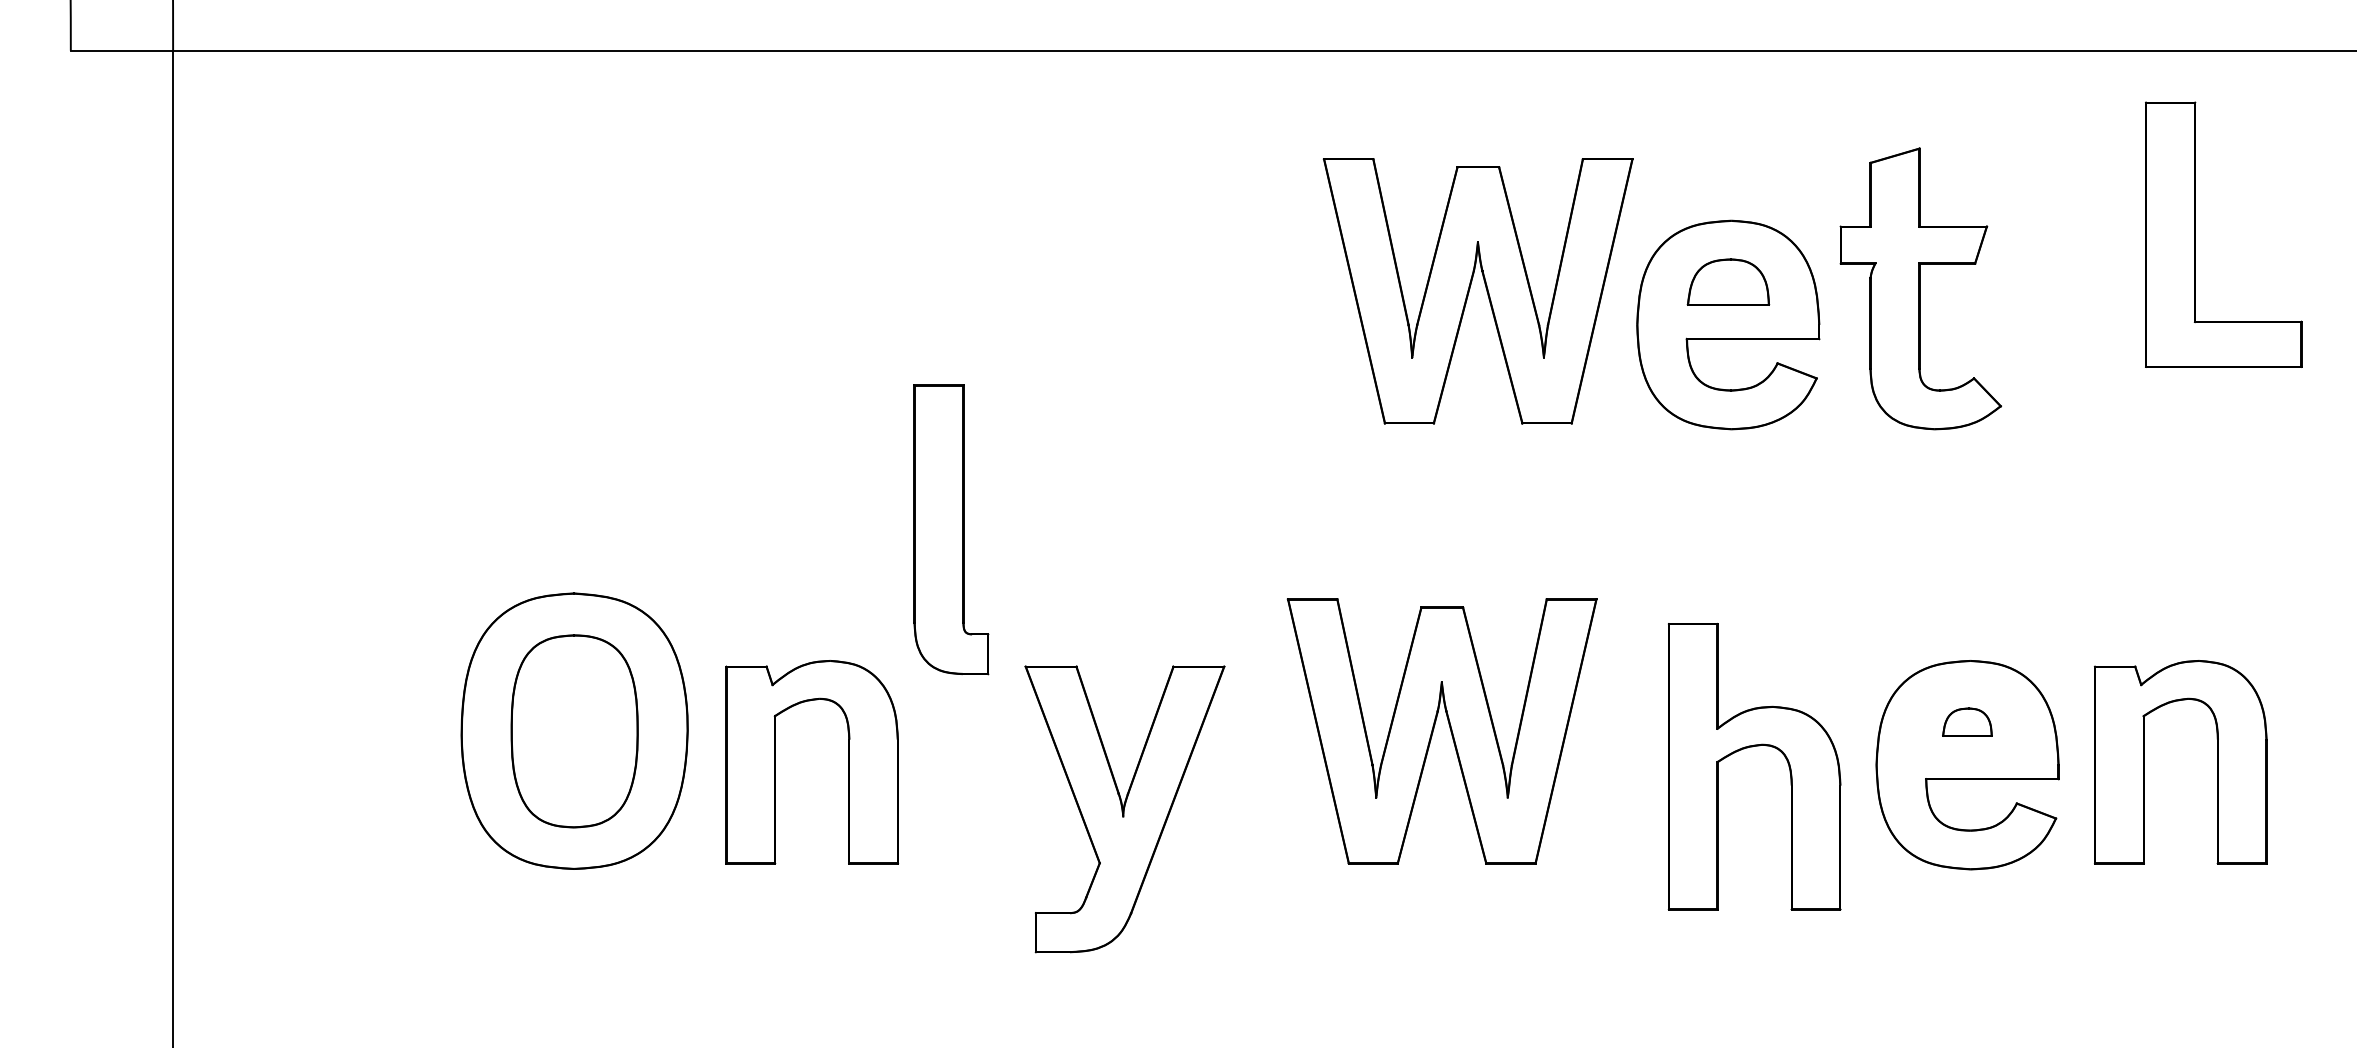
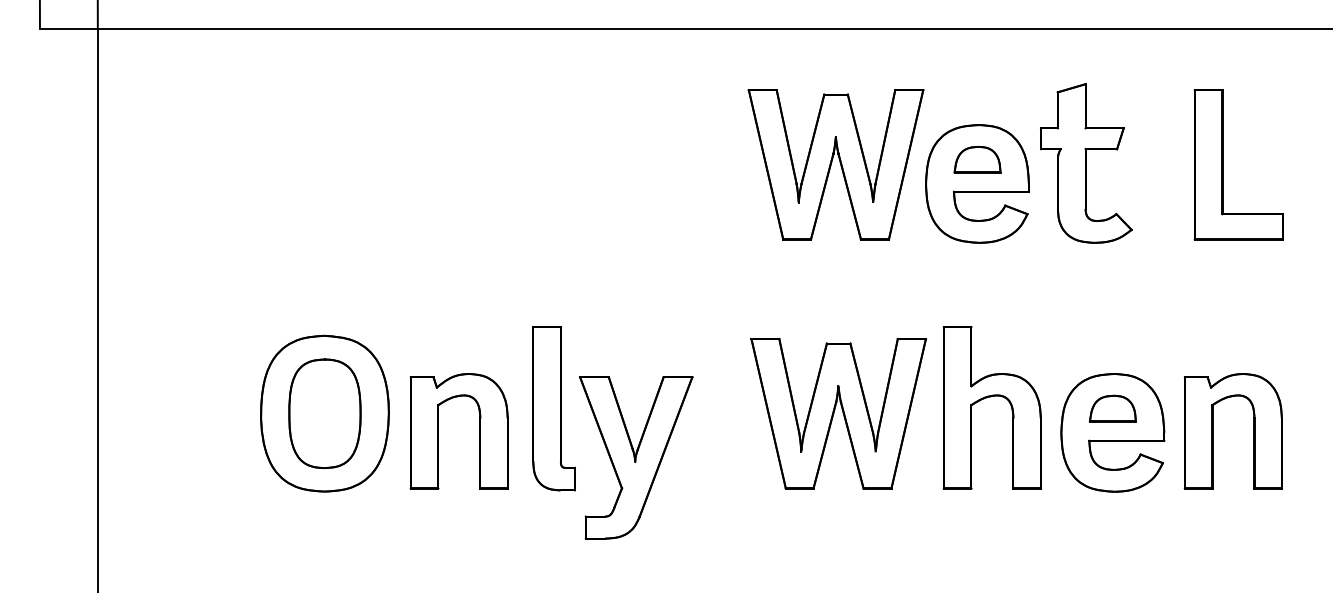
part: (2196, 234) -> (1223, 164), moved
part: (950, 529) -> (553, 408), moved
part: (1967, 722) -> (1112, 408), size x1.67
part: (1441, 730) -> (838, 413), moved
part: (1751, 748) -> (990, 397), moved

